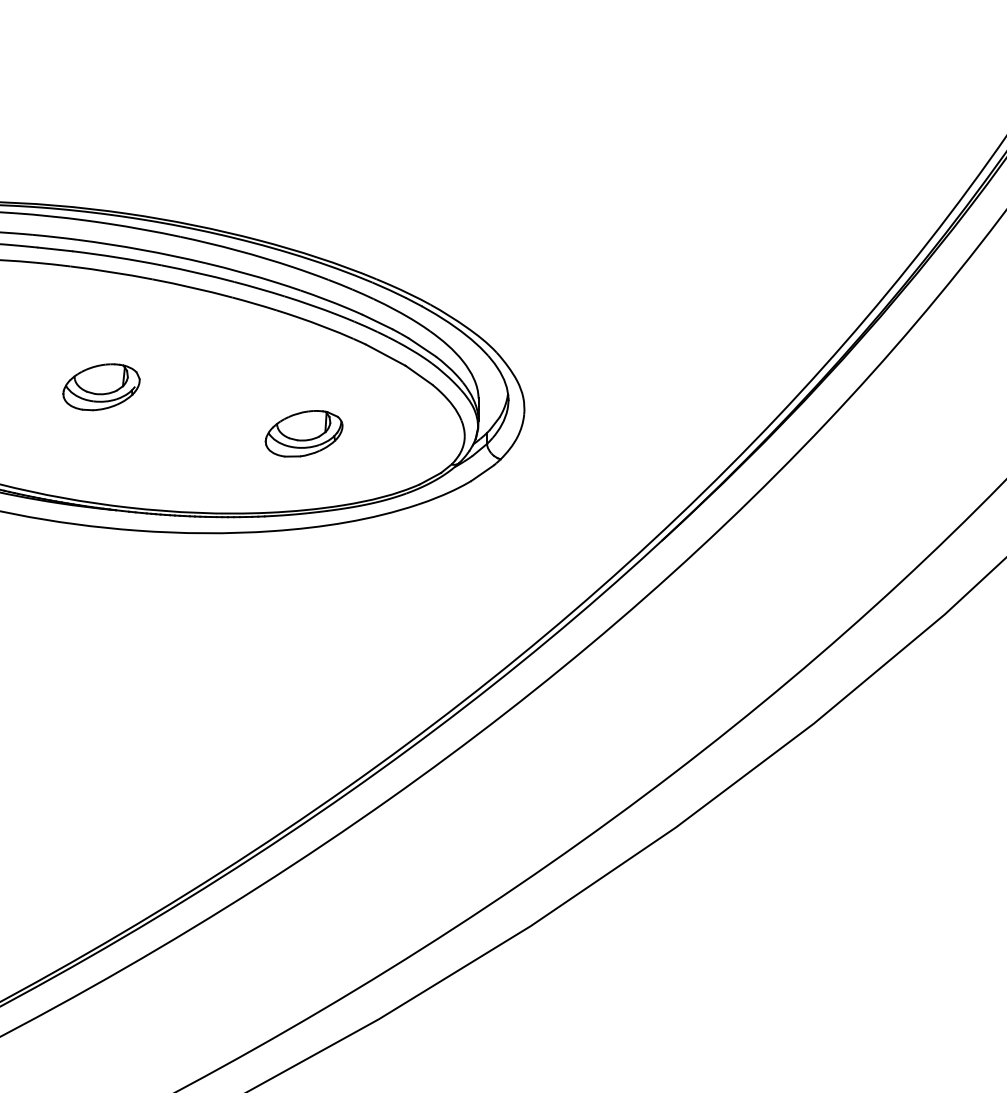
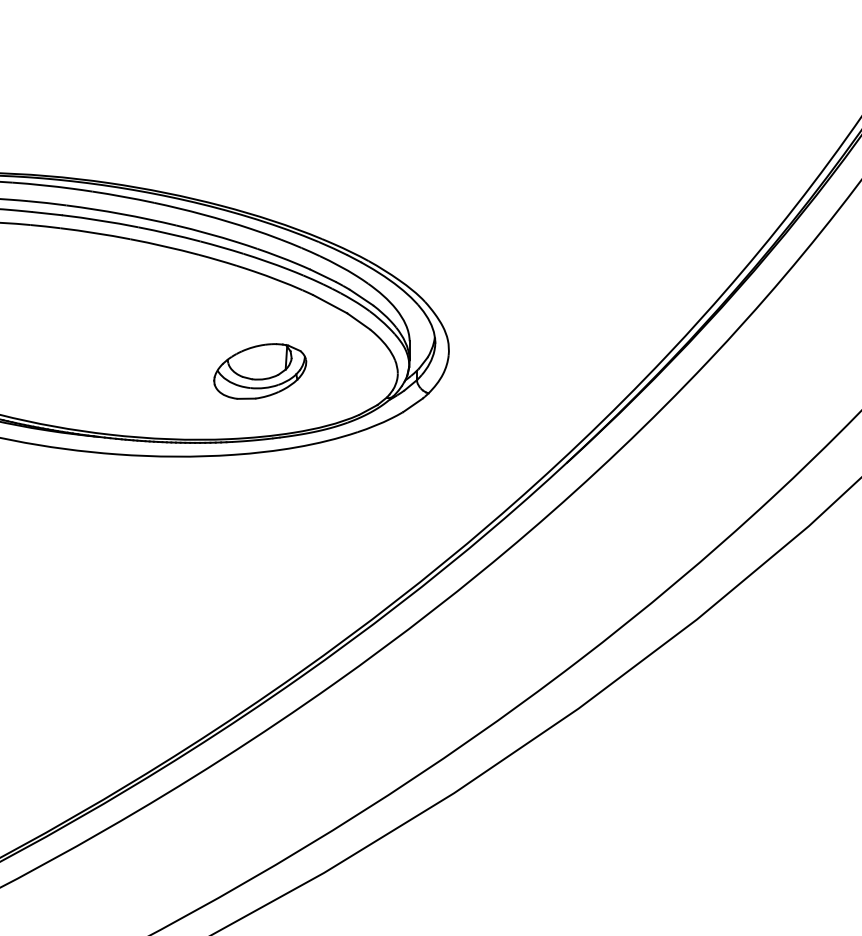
part: (101, 387) -> (86, 331), removed
part: (304, 433) -> (260, 371), size x1.4

